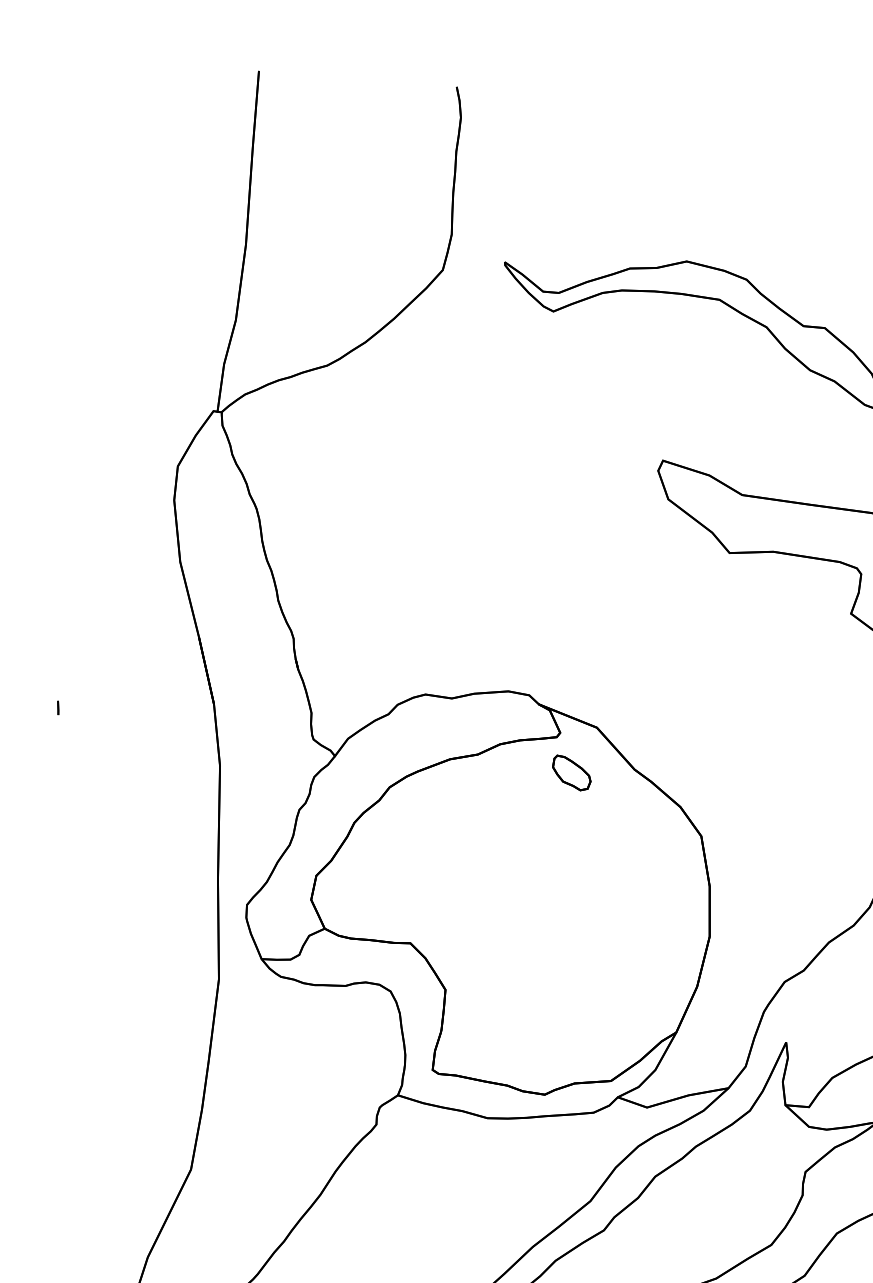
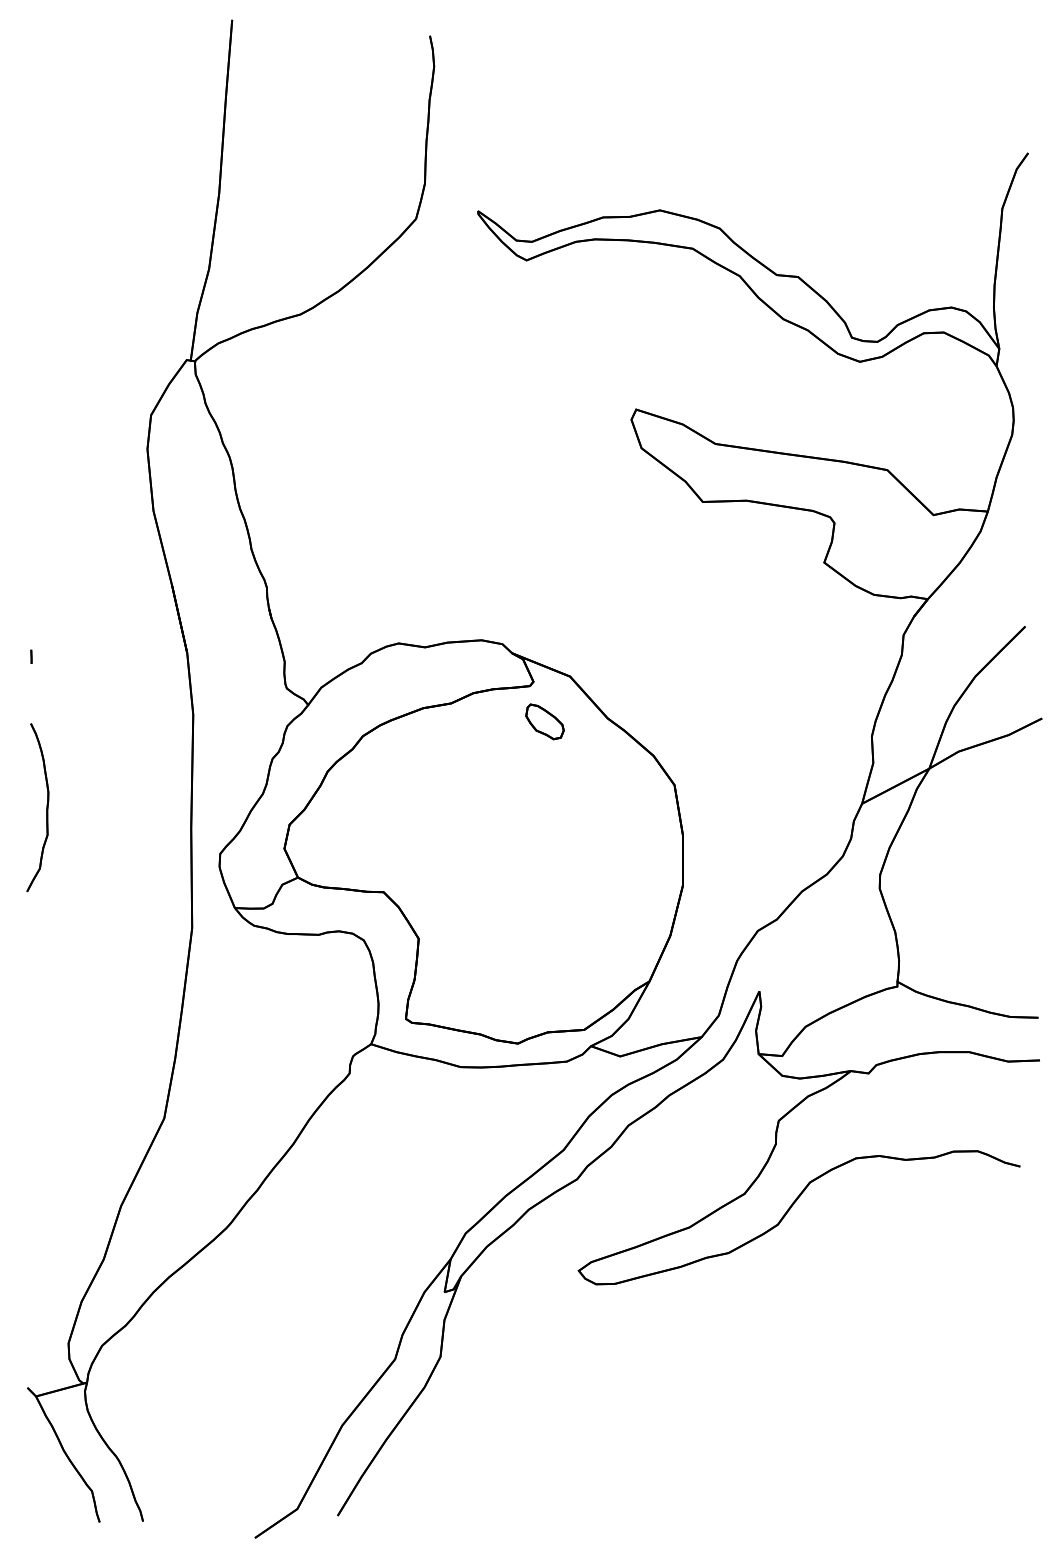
part: (73, 858) -> (46, 807), added

